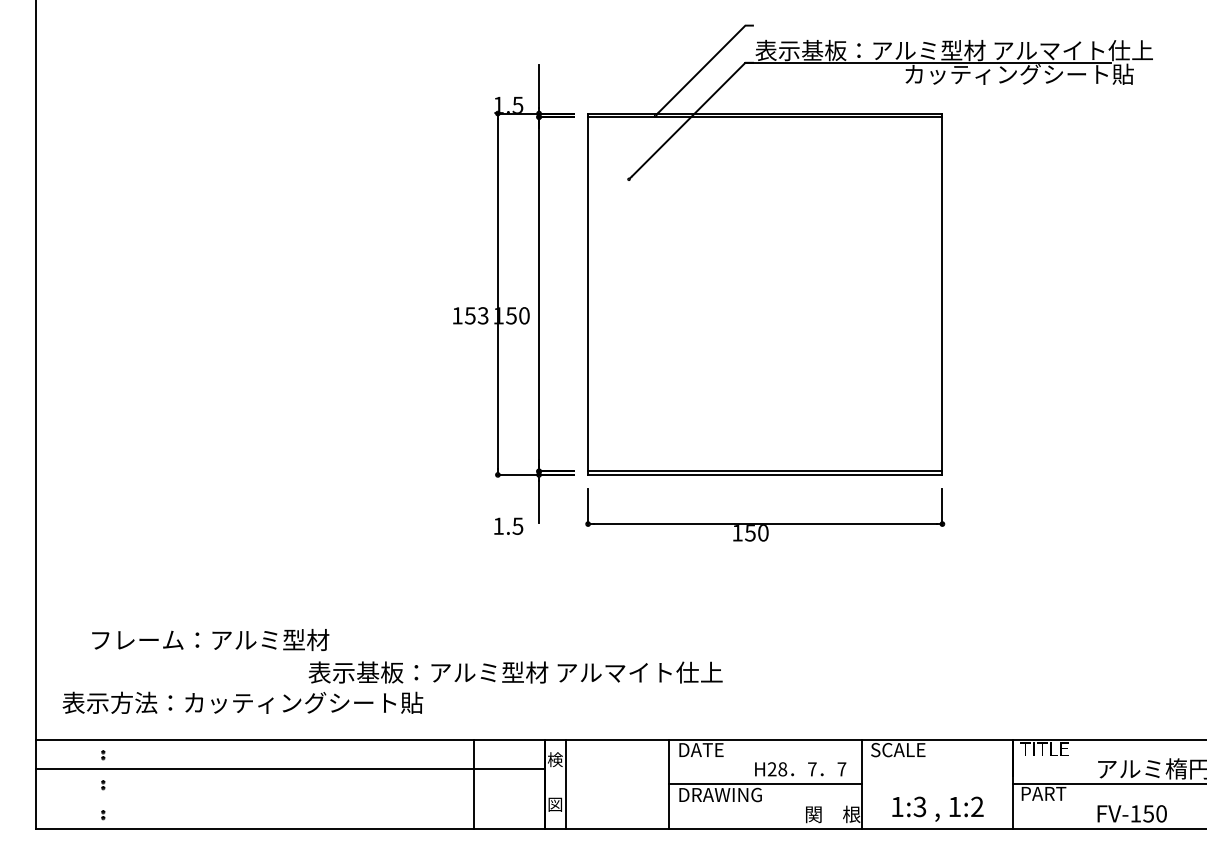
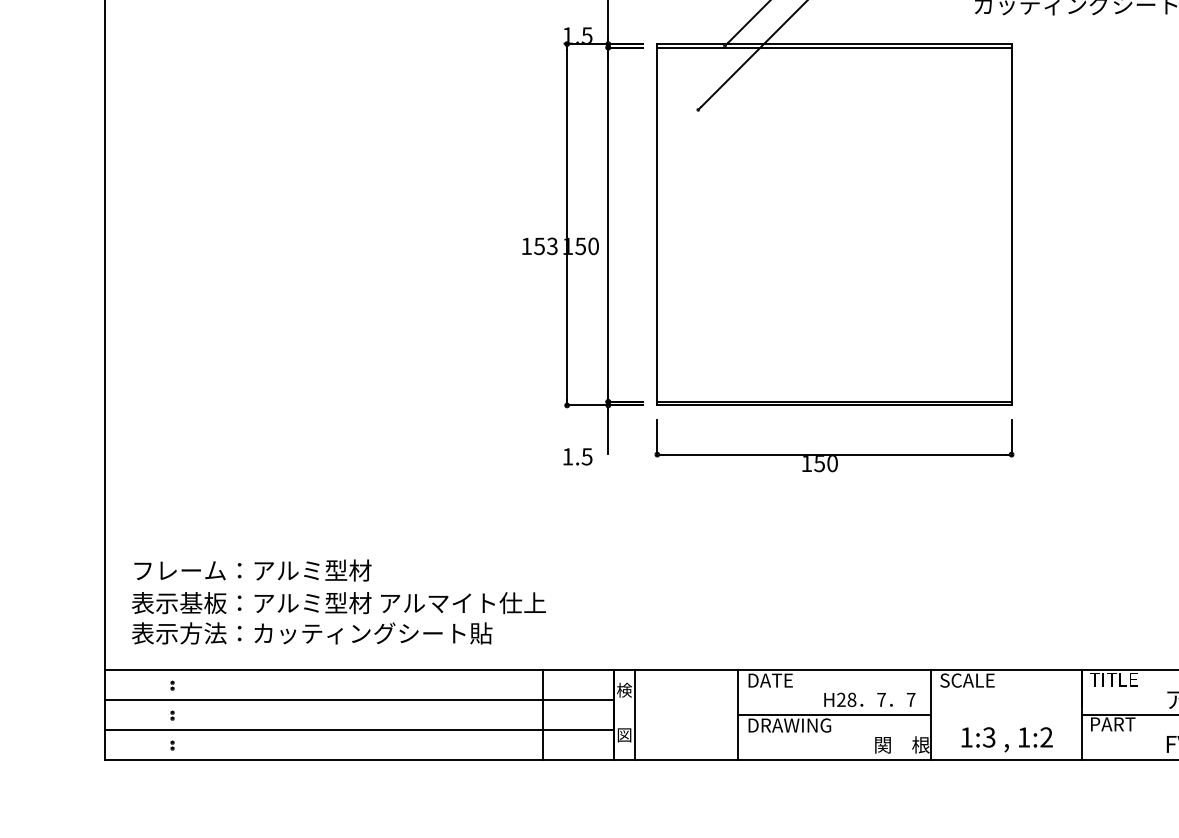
text: (210, 639) -> (252, 570), moved
text: (515, 672) -> (338, 603), moved
line: (290, 799) -> (359, 730), added

